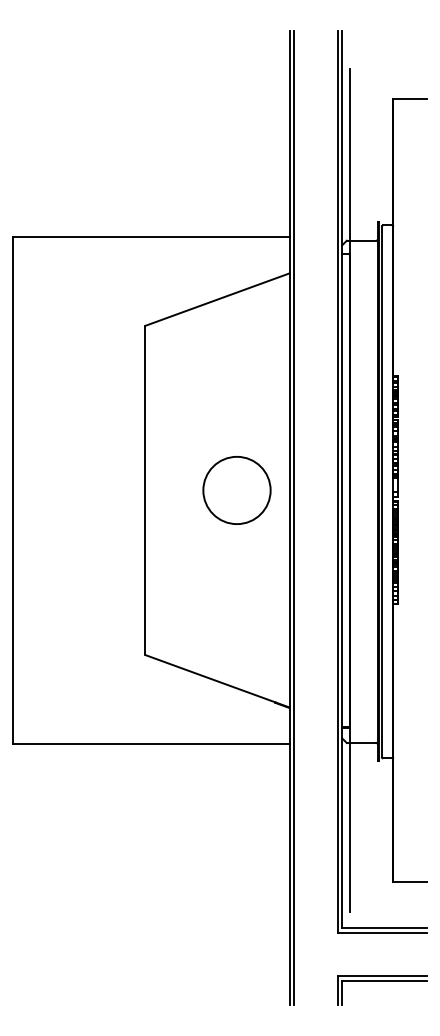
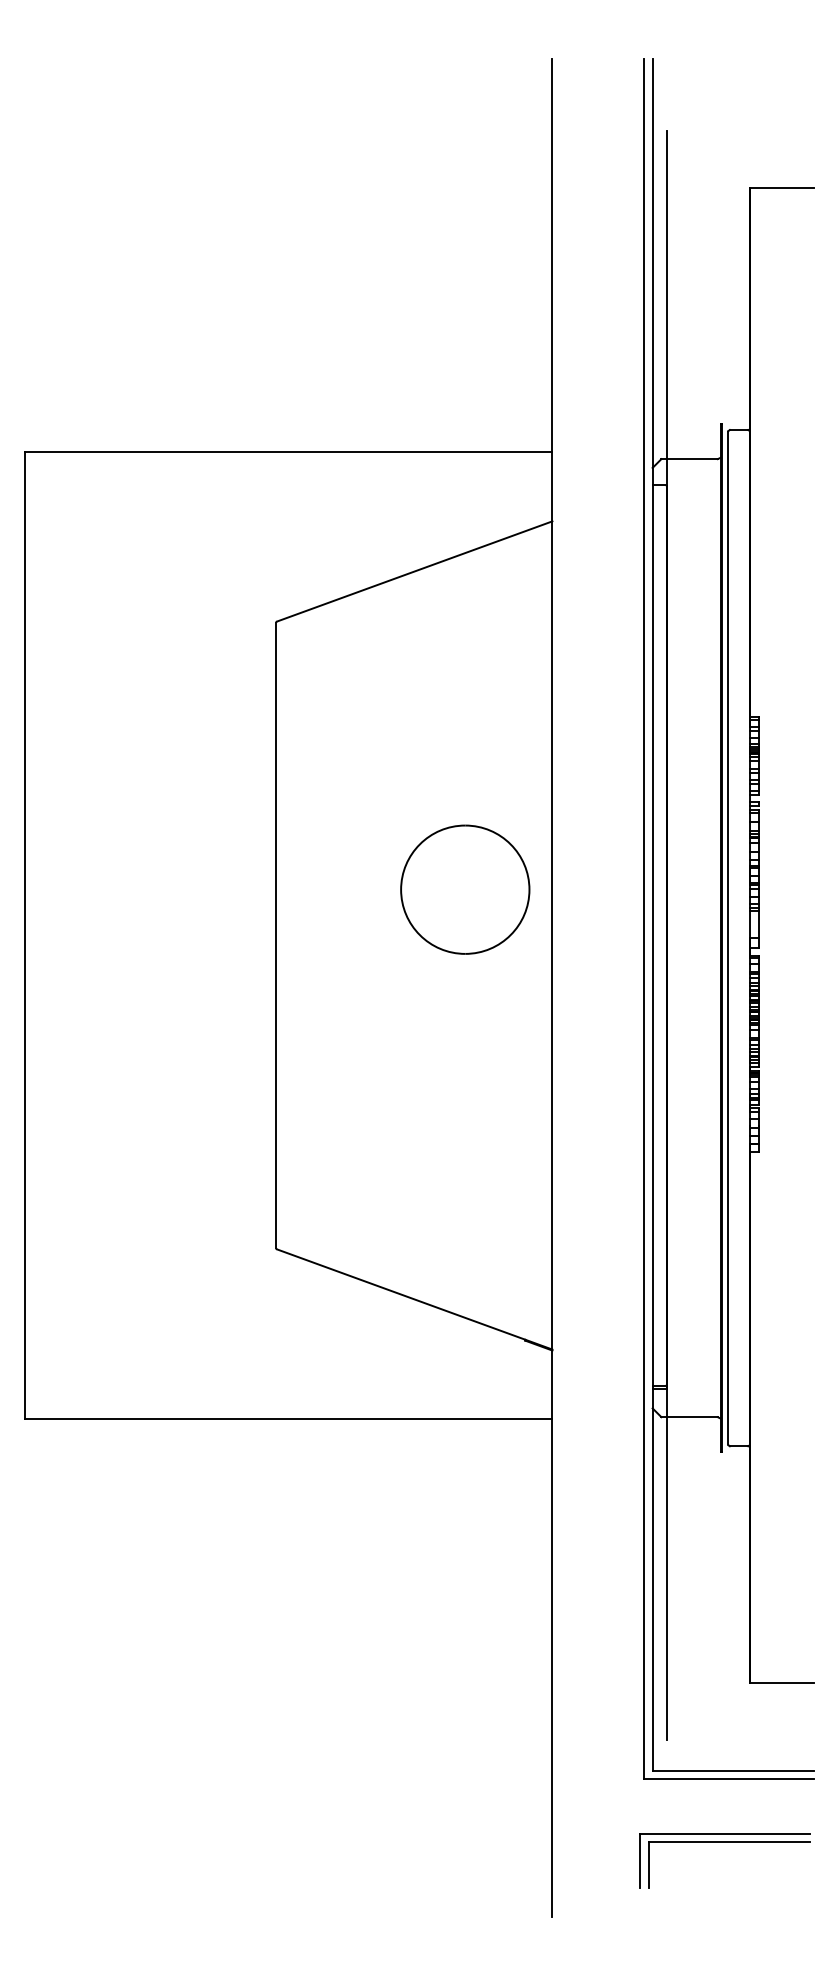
part: (236, 490) -> (464, 889), moved
line: (294, 517) -> (561, 987), removed
part: (382, 981) -> (725, 1843), moved

